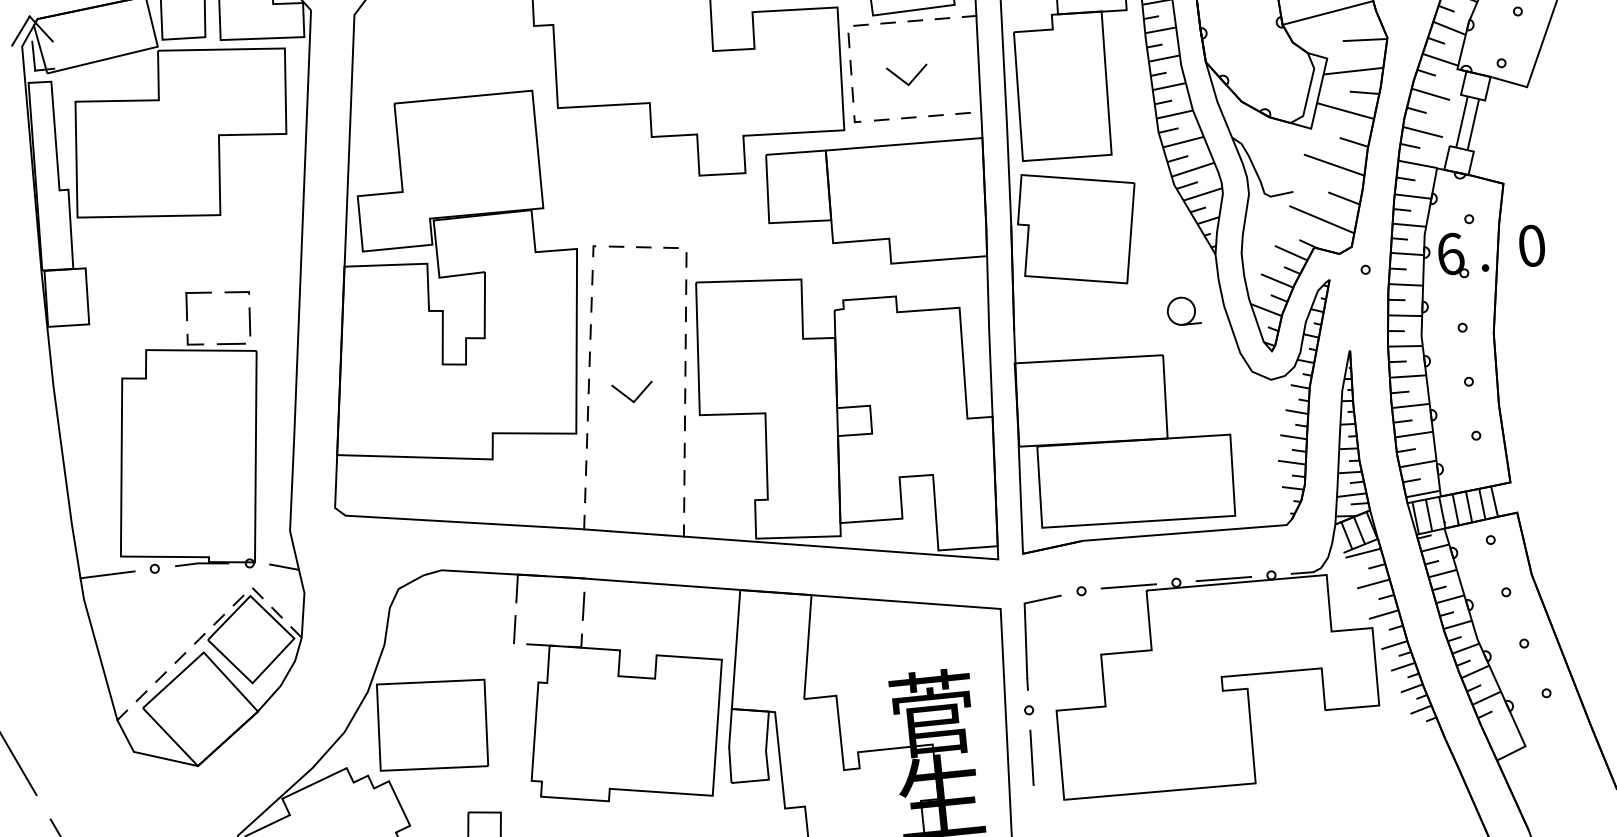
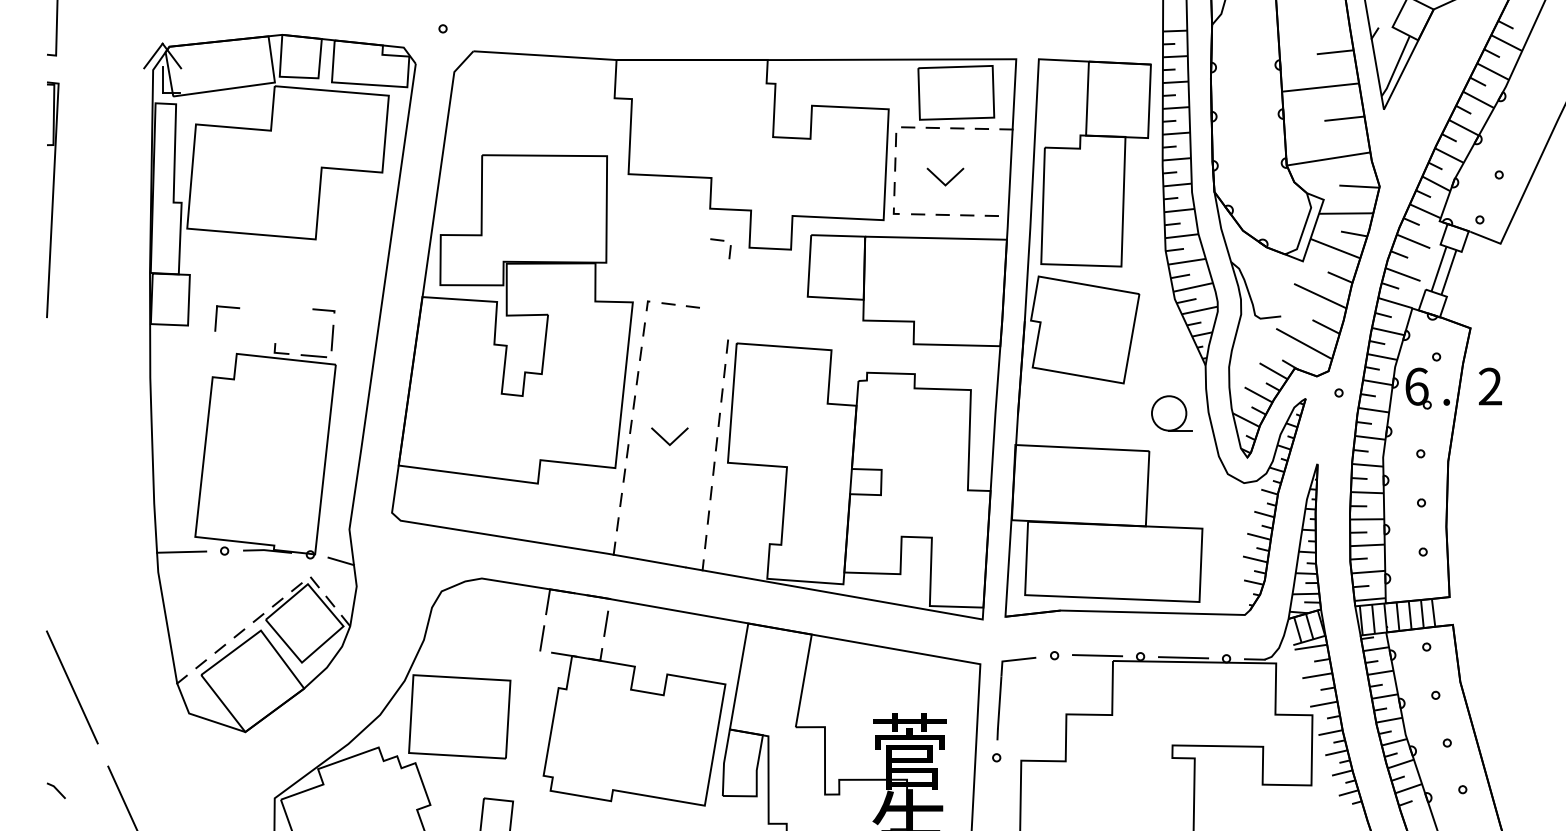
text: (1531, 245) -> (1490, 386), 0 -> 2
part: (674, 249) -> (720, 241), moved
part: (198, 294) -> (227, 308), moved
part: (1183, 311) -> (1171, 413), size x1.4
line: (1031, 757) -> (994, 800), removed

